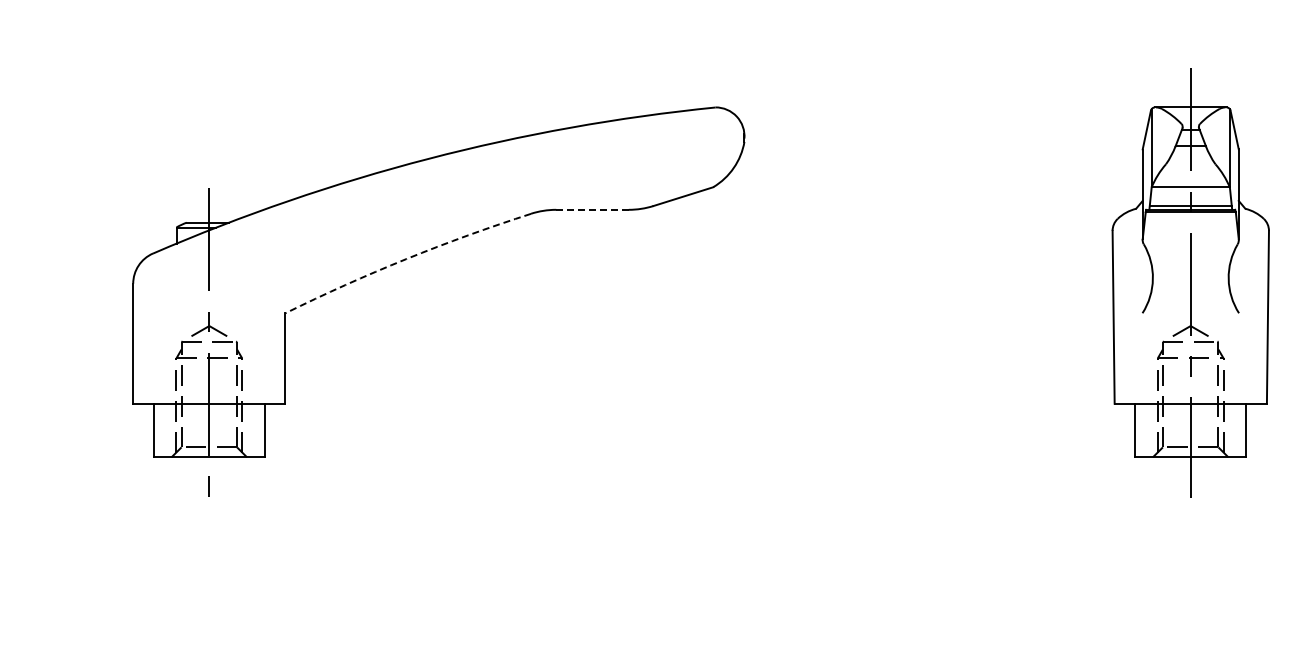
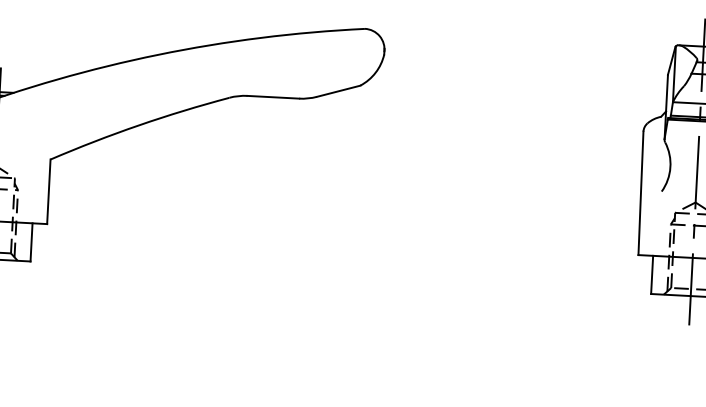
line: (592, 209) -> (273, 97), dashed -> solid
arc: (406, 259) -> (138, 125), dashed -> solid

